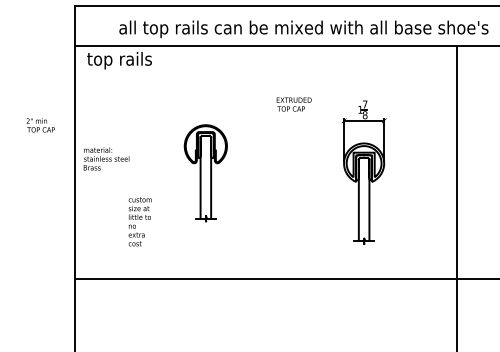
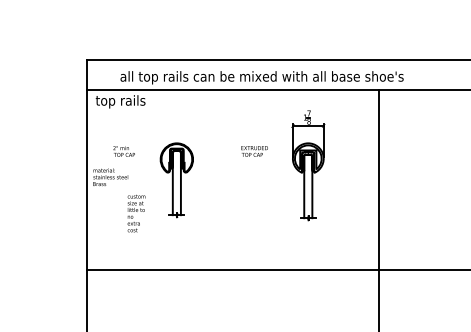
text: (294, 104) -> (254, 151), moved
text: (39, 125) -> (123, 151), moved
part: (364, 172) -> (308, 165), moved
part: (205, 173) -> (176, 180), moved
text: (140, 221) -> (136, 213), moved

